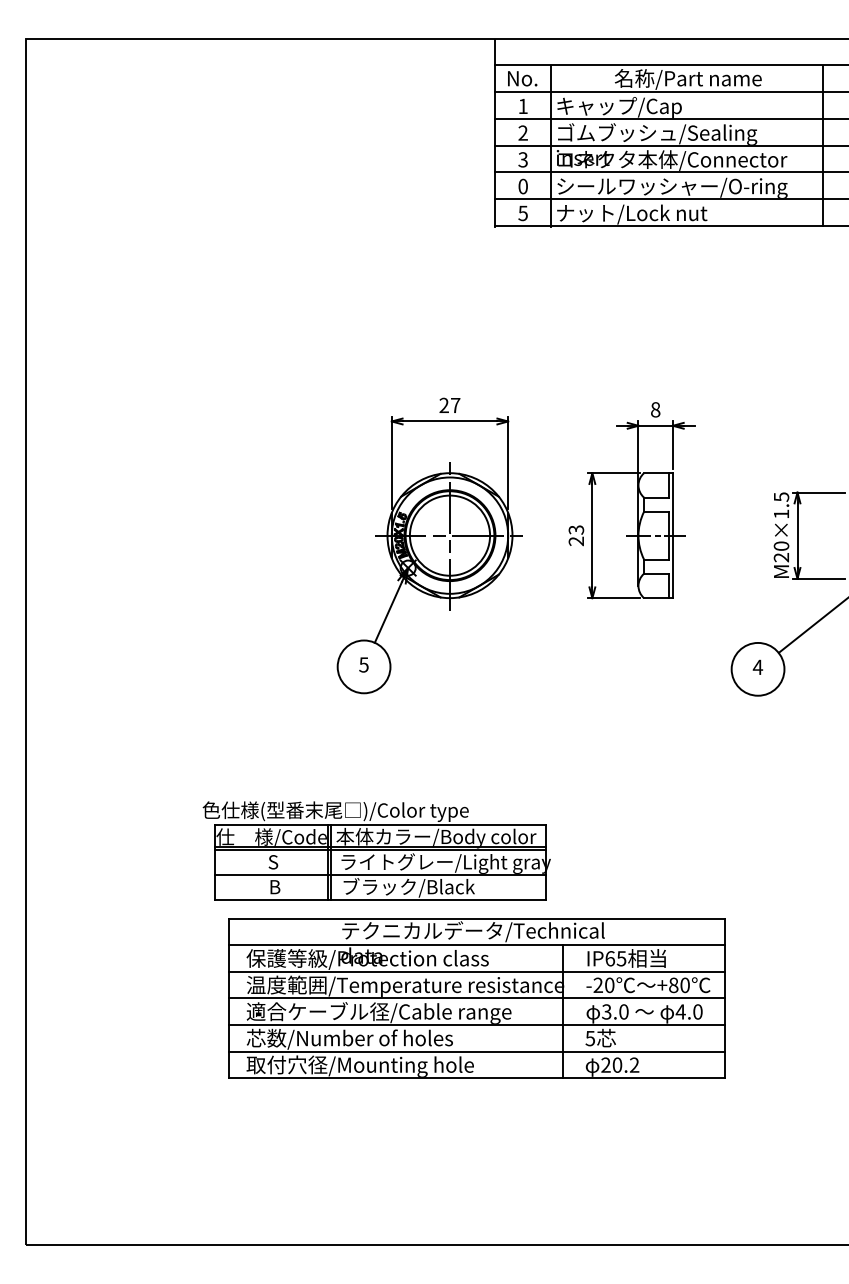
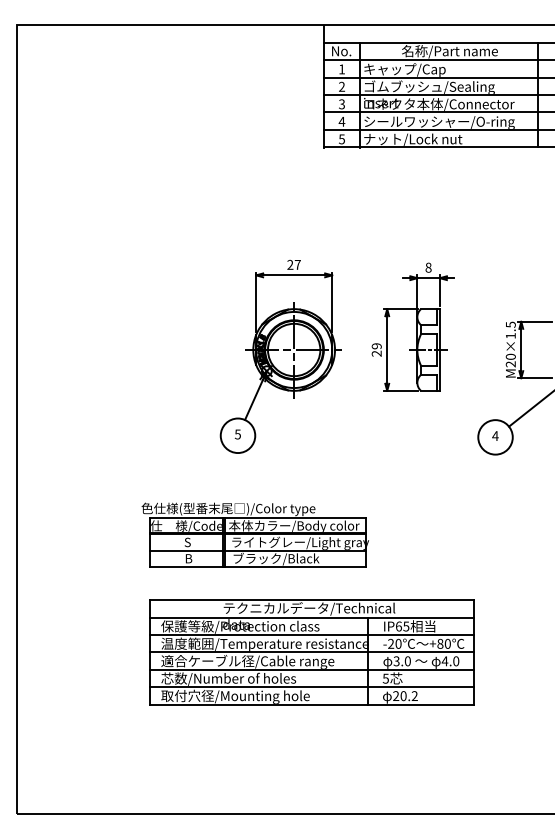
text: (522, 186) -> (341, 121), 0 -> 4
text: (575, 530) -> (376, 346), 23 -> 29
part: (375, 850) -> (254, 534), moved

